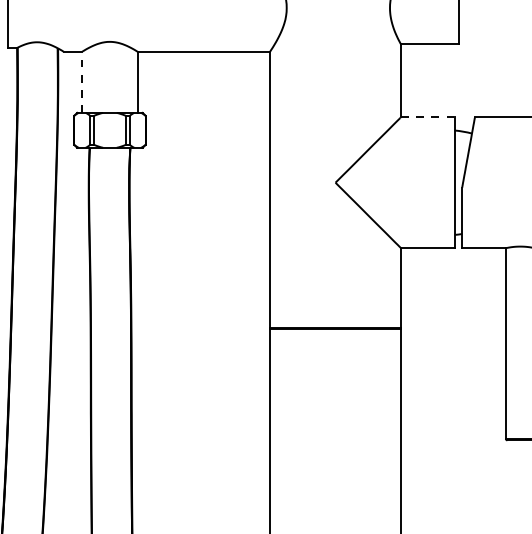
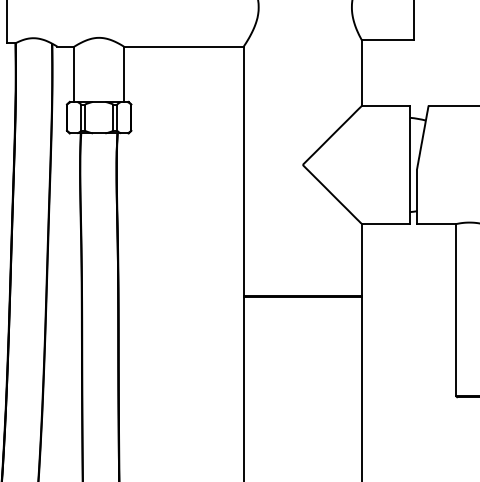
line: (82, 82) -> (74, 74), dashed -> solid
line: (428, 116) -> (386, 105), dashed -> solid

